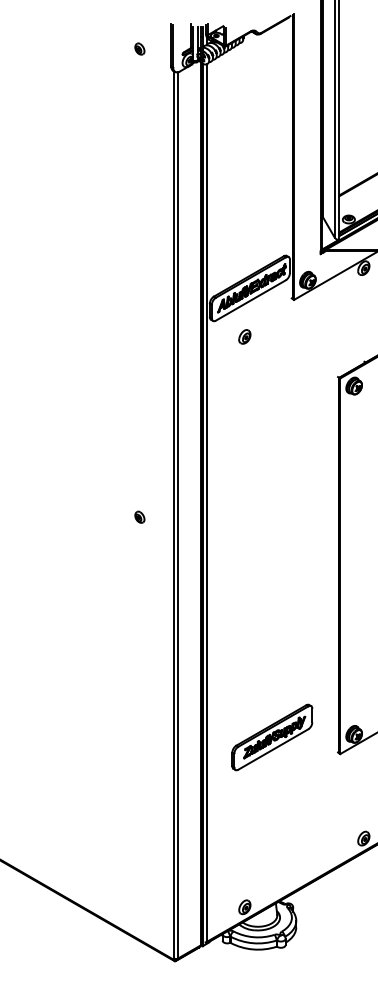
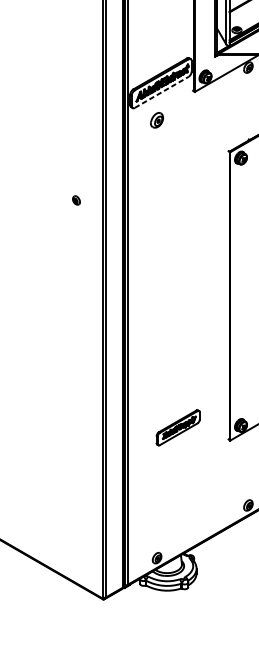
line: (251, 300) -> (162, 92), solid -> dashed
part: (244, 336) -> (156, 120), size x1.4
part: (139, 516) -> (76, 199), moved
part: (272, 737) -> (178, 427), size x0.7

